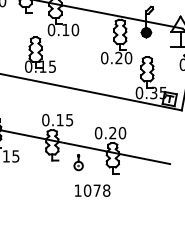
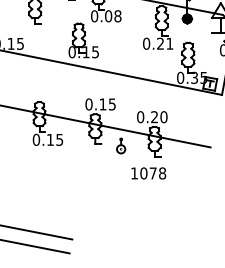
text: (70, 30) -> (113, 16), 0.10 -> 0.08
text: (128, 57) -> (169, 43), 0.20 -> 0.21
text: (92, 190) -> (148, 173), moved

